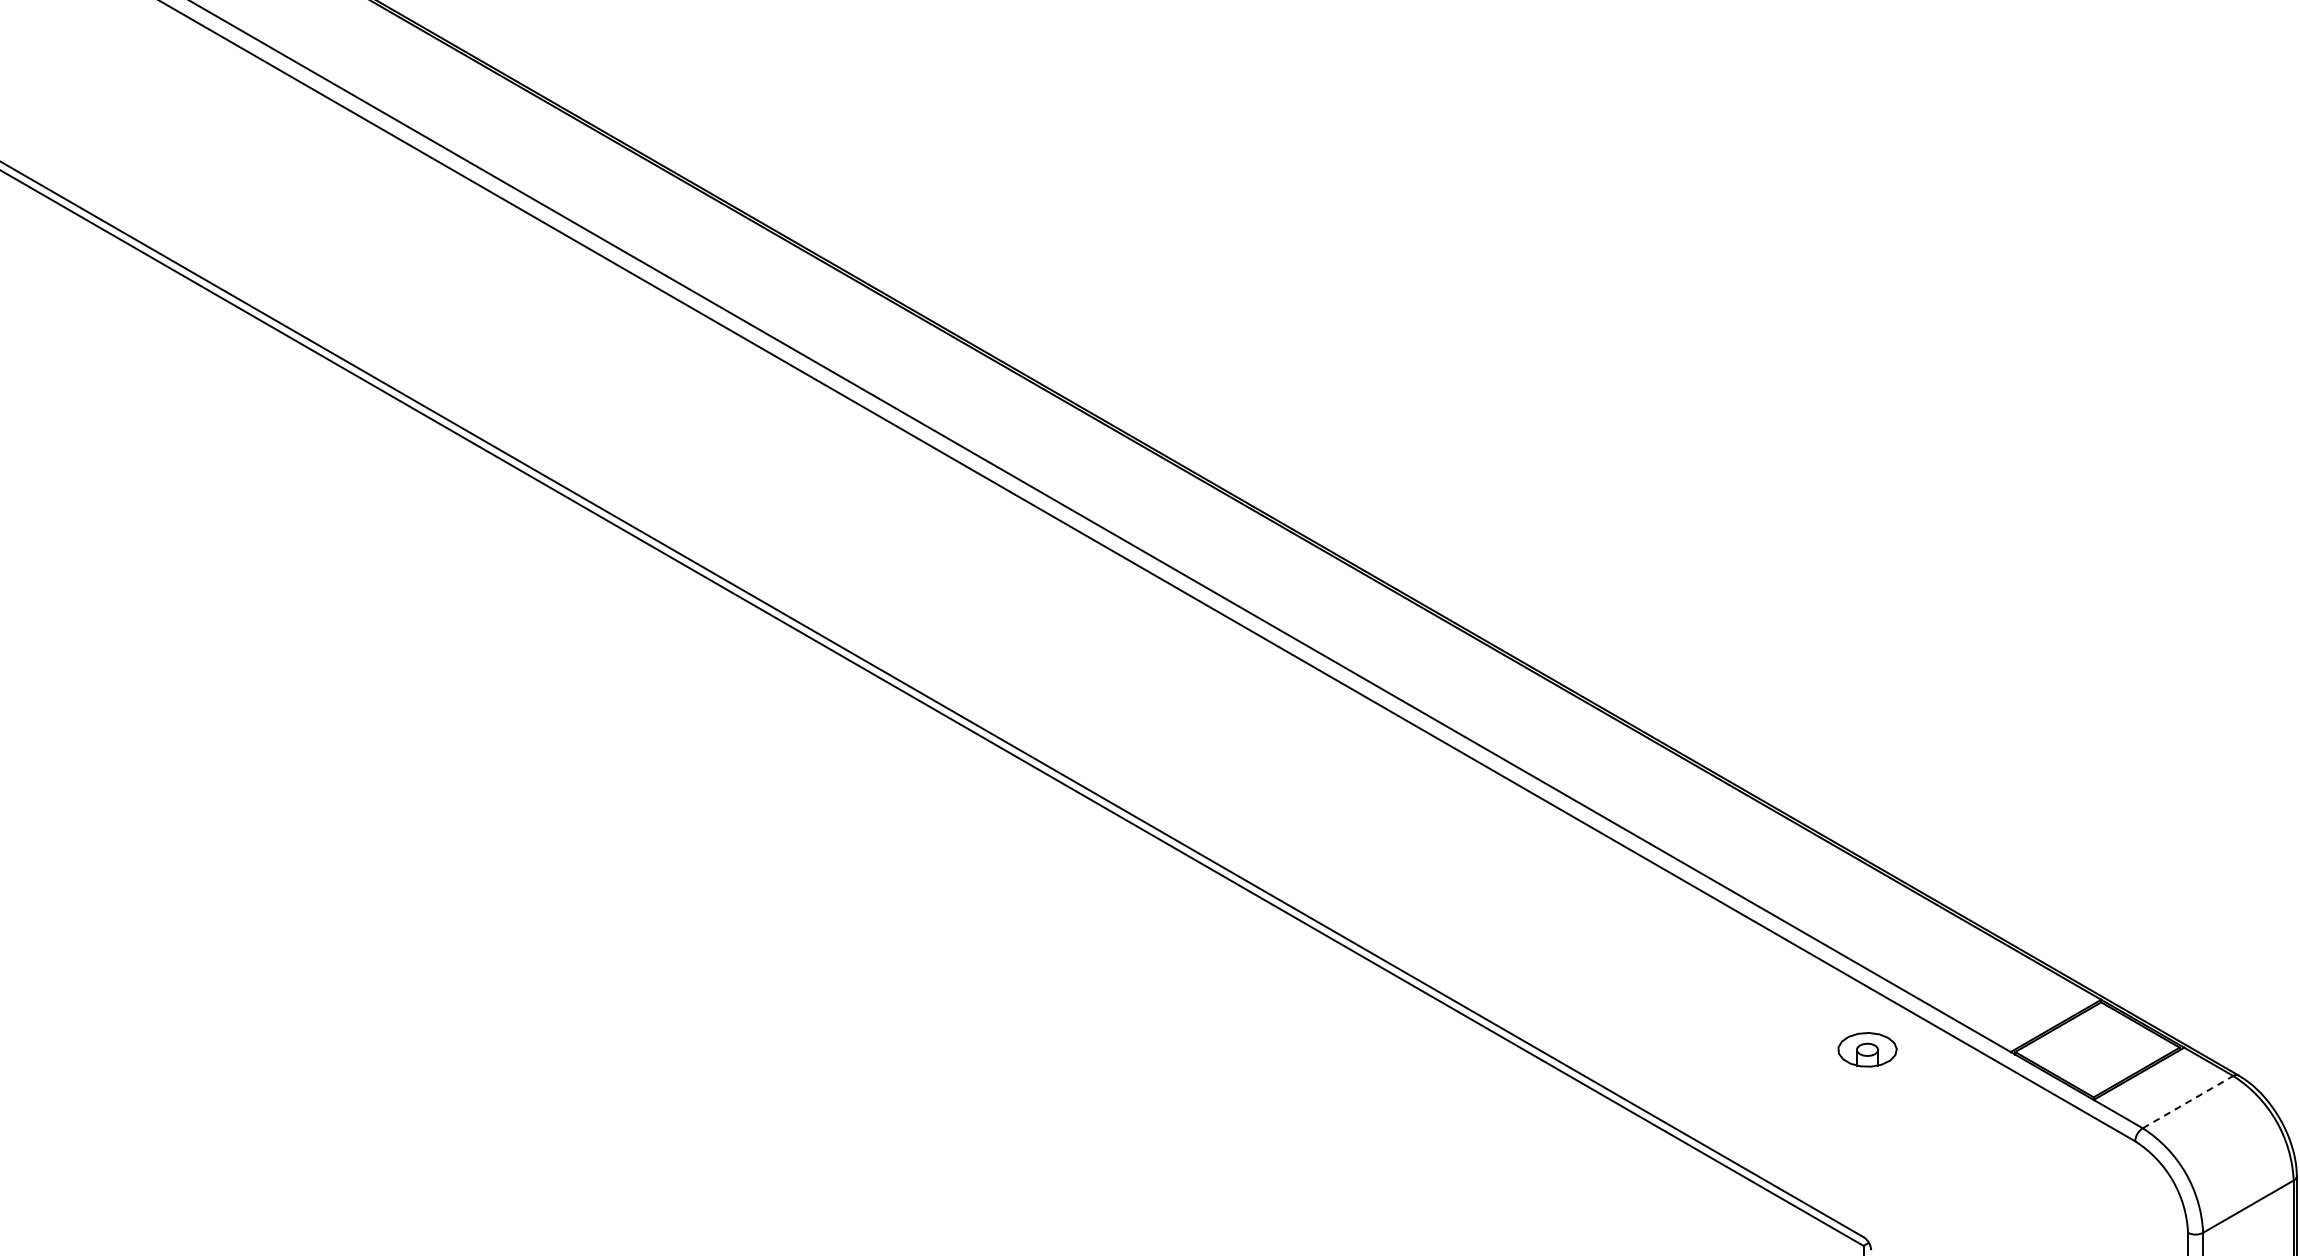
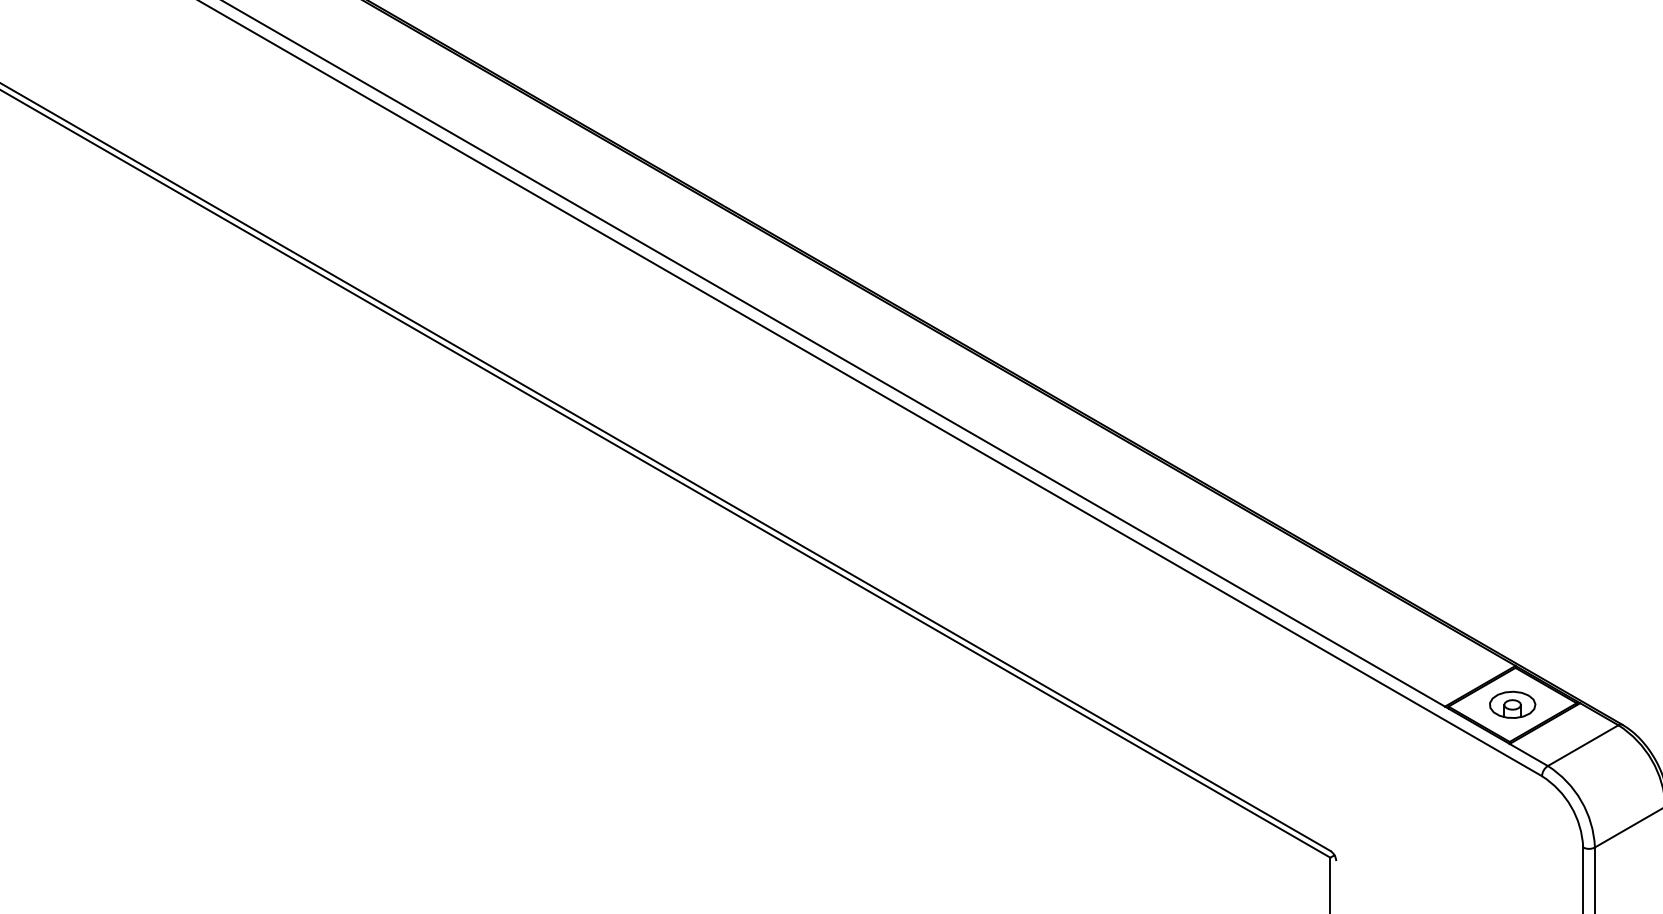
part: (1867, 1049) -> (1512, 704), moved
line: (2188, 1101) -> (1583, 745), dashed -> solid

